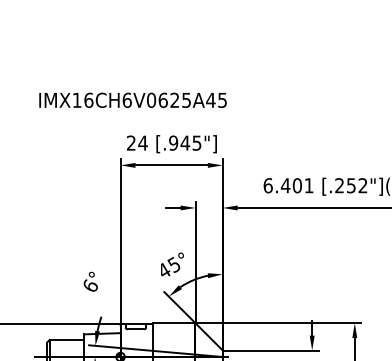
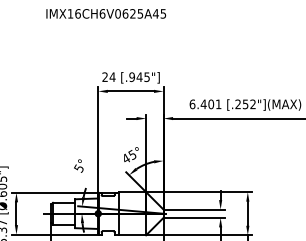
text: (133, 99) -> (106, 13), moved
text: (89, 286) -> (78, 168), 6° -> 5°

